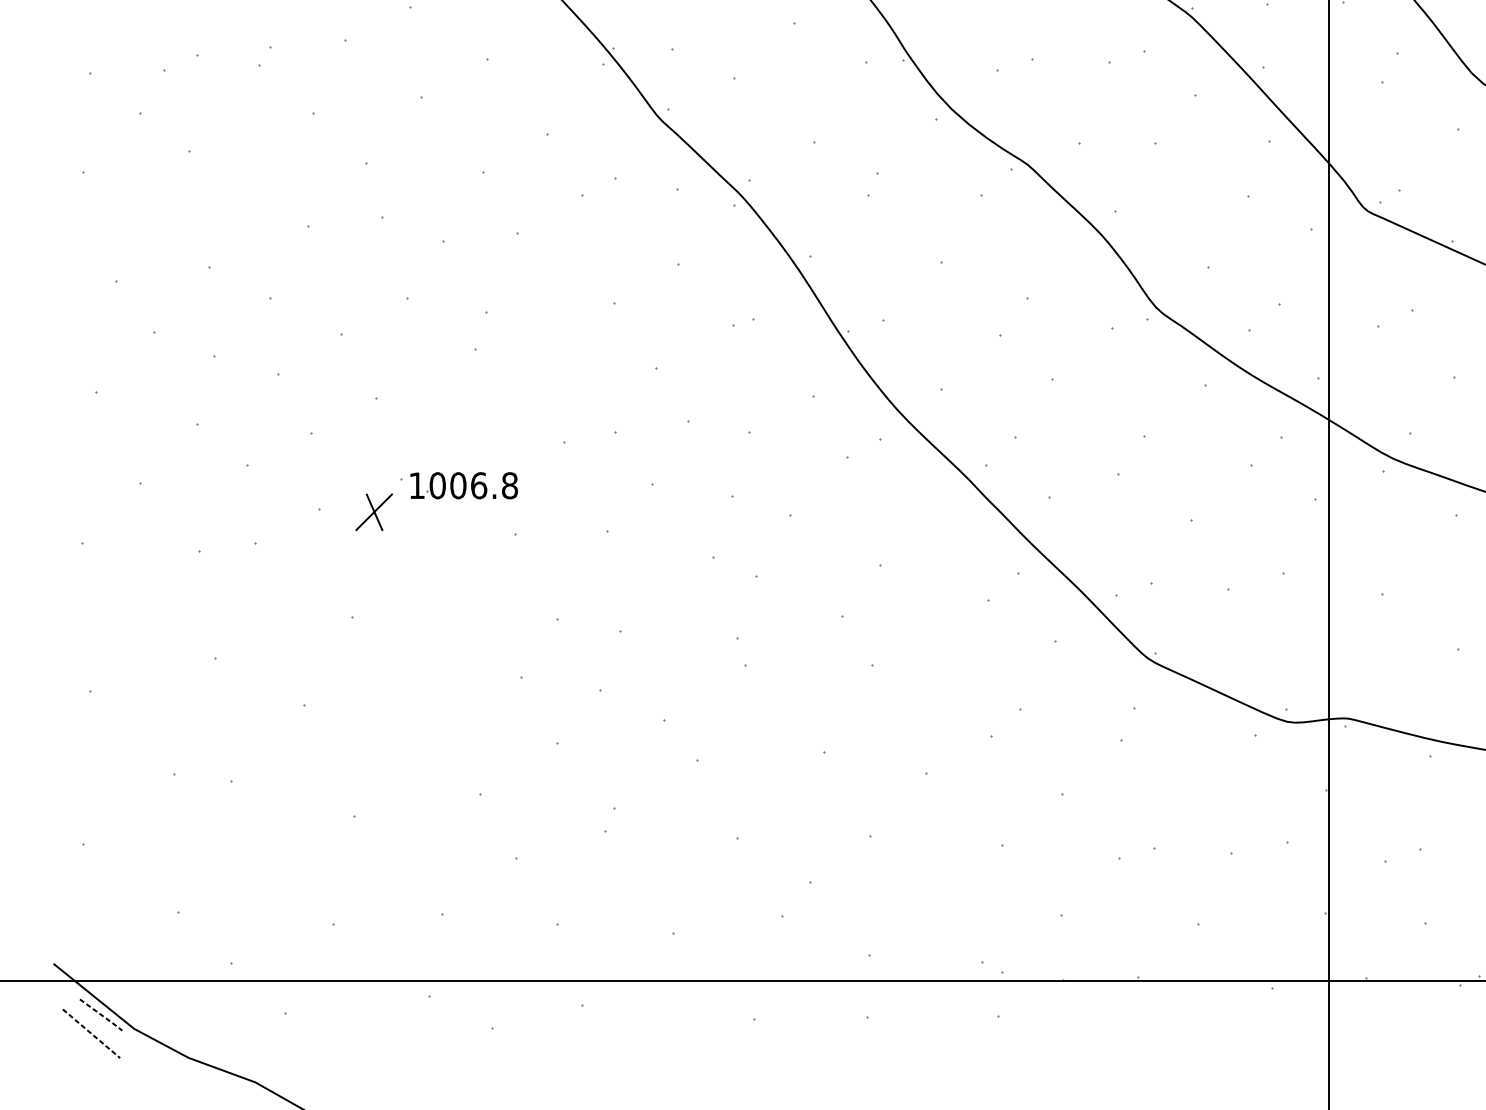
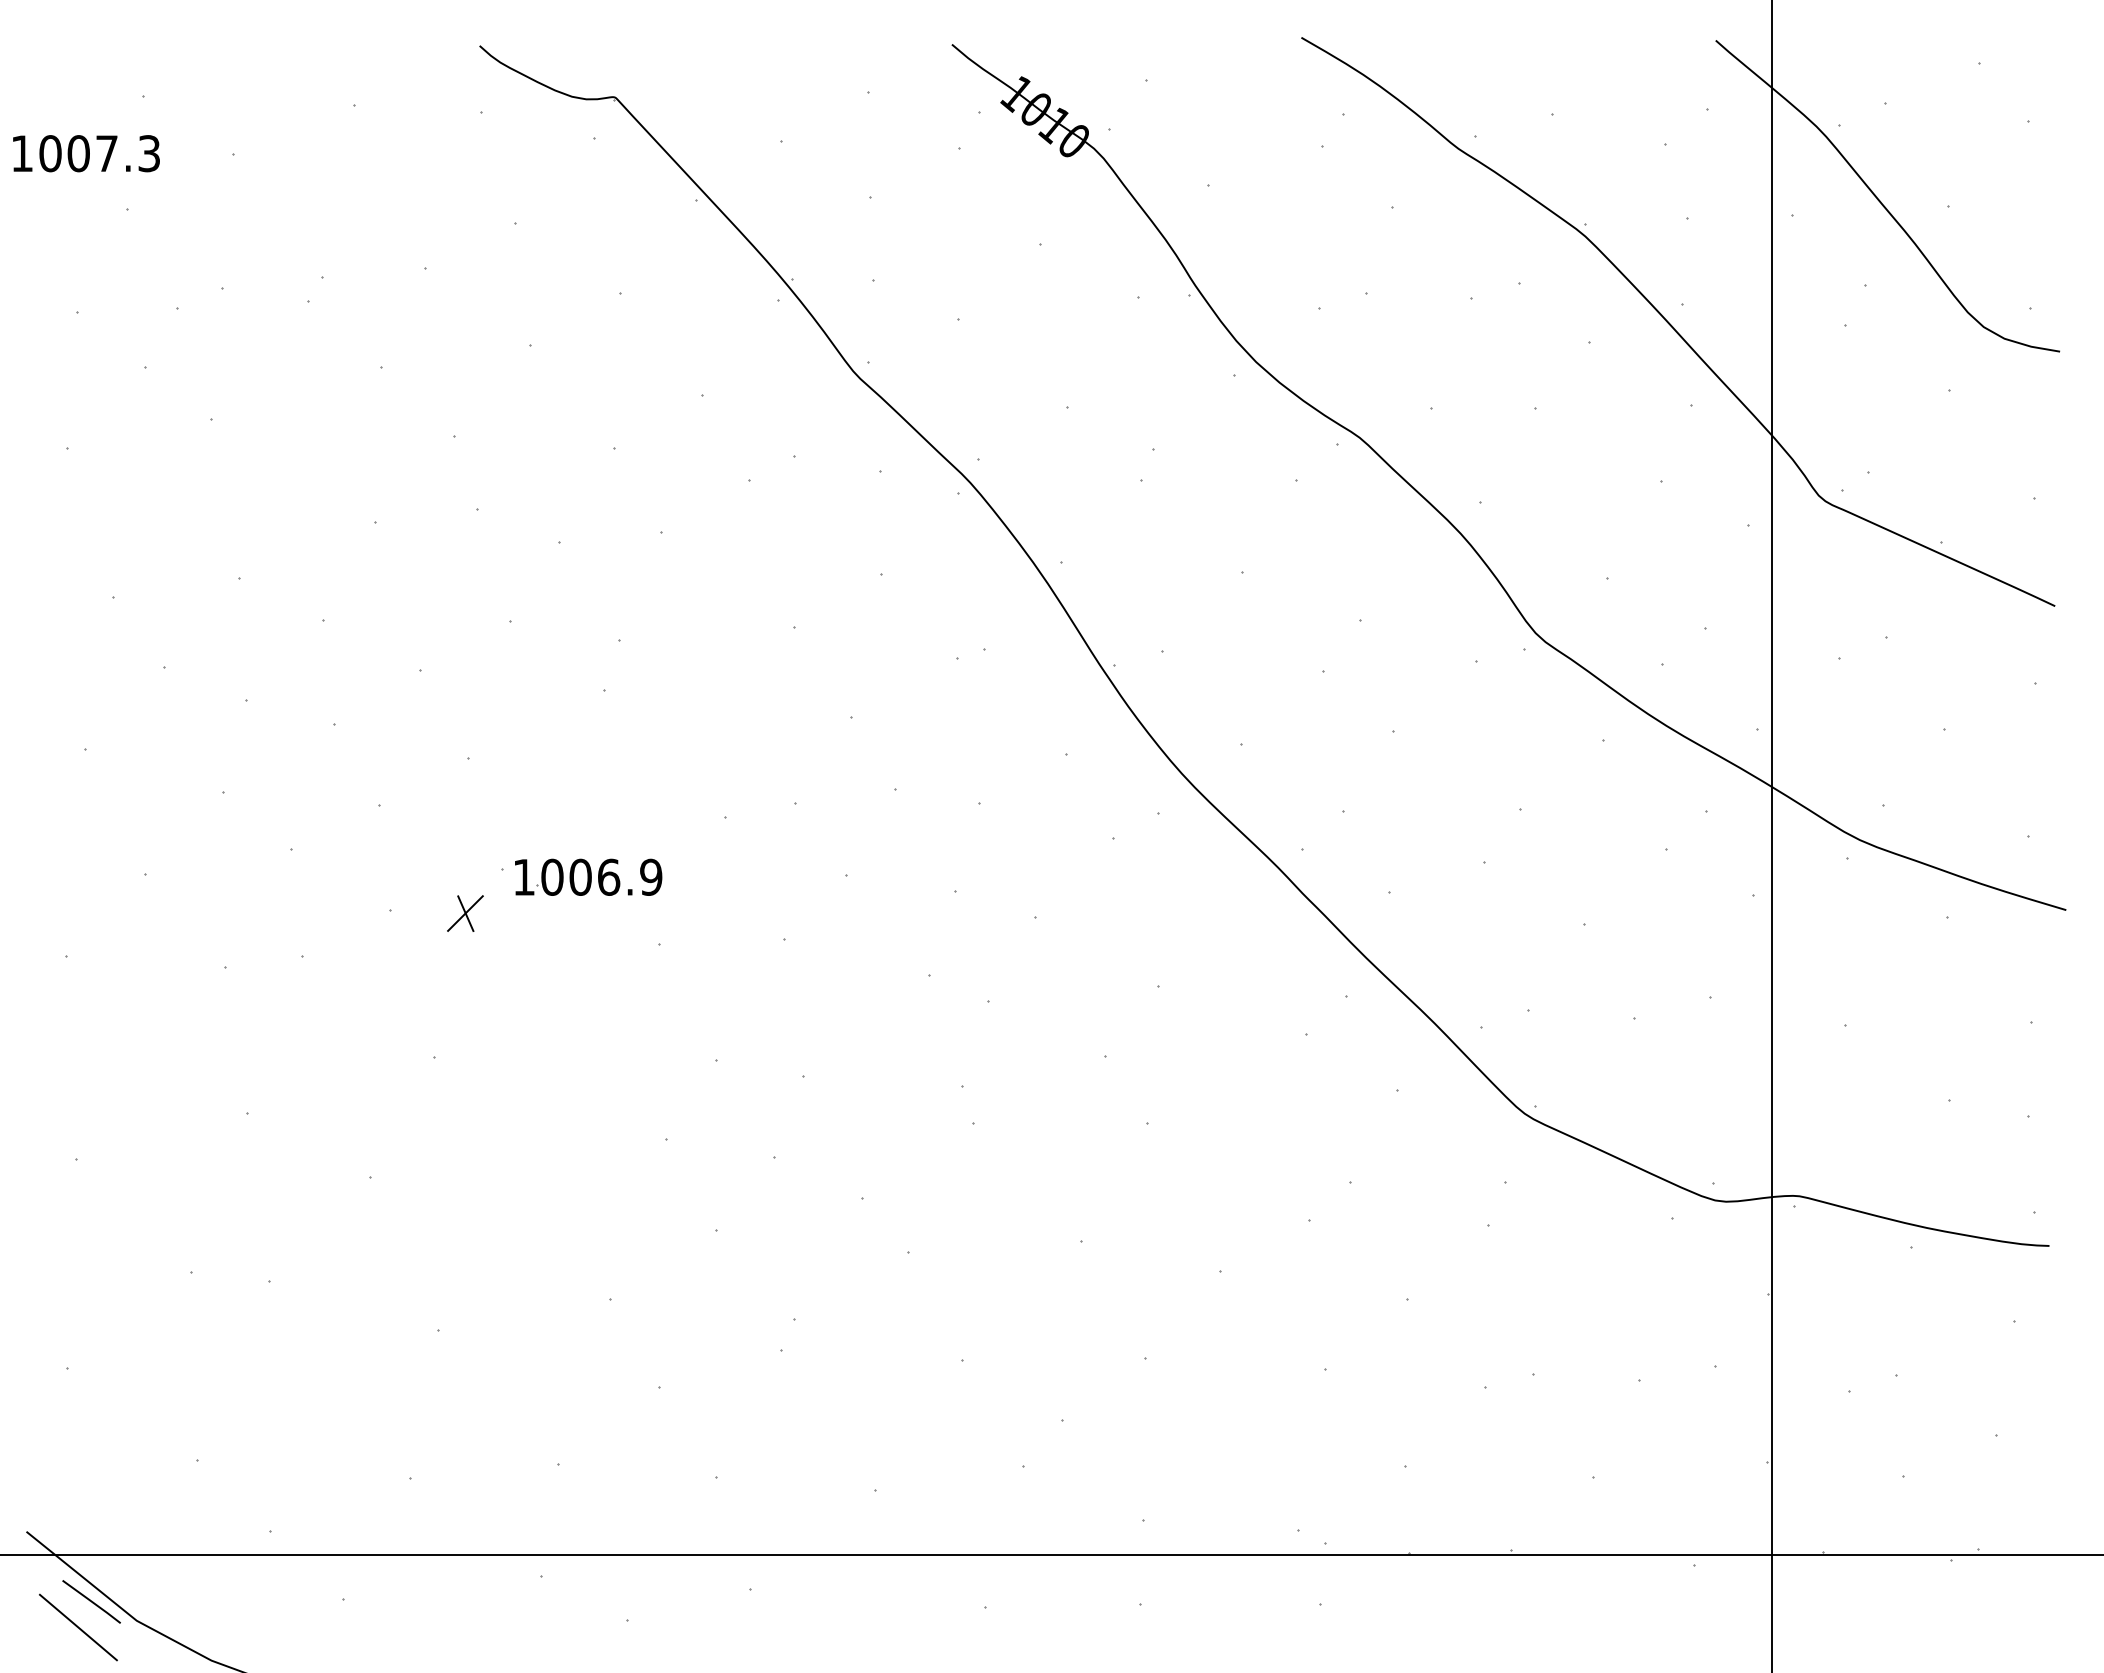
text: (510, 485) -> (651, 876), 1006.8 -> 1006.9
part: (374, 512) -> (465, 913), size x0.71
line: (101, 1014) -> (92, 1601), dashed -> solid
line: (91, 1033) -> (78, 1627), dashed -> solid

